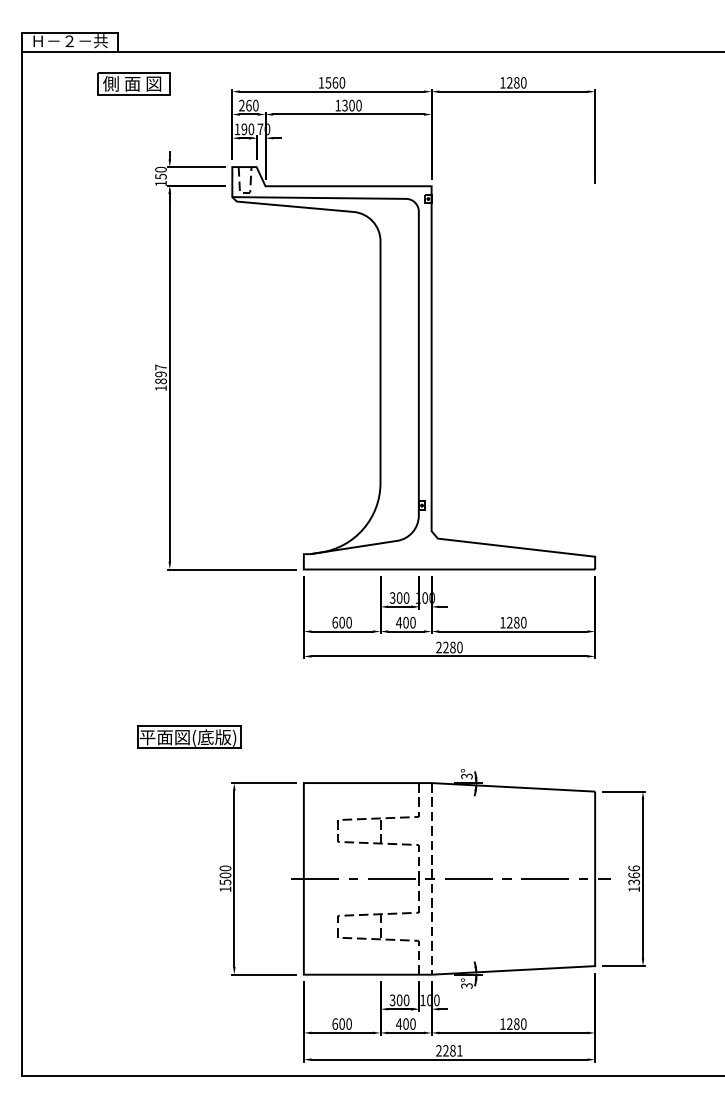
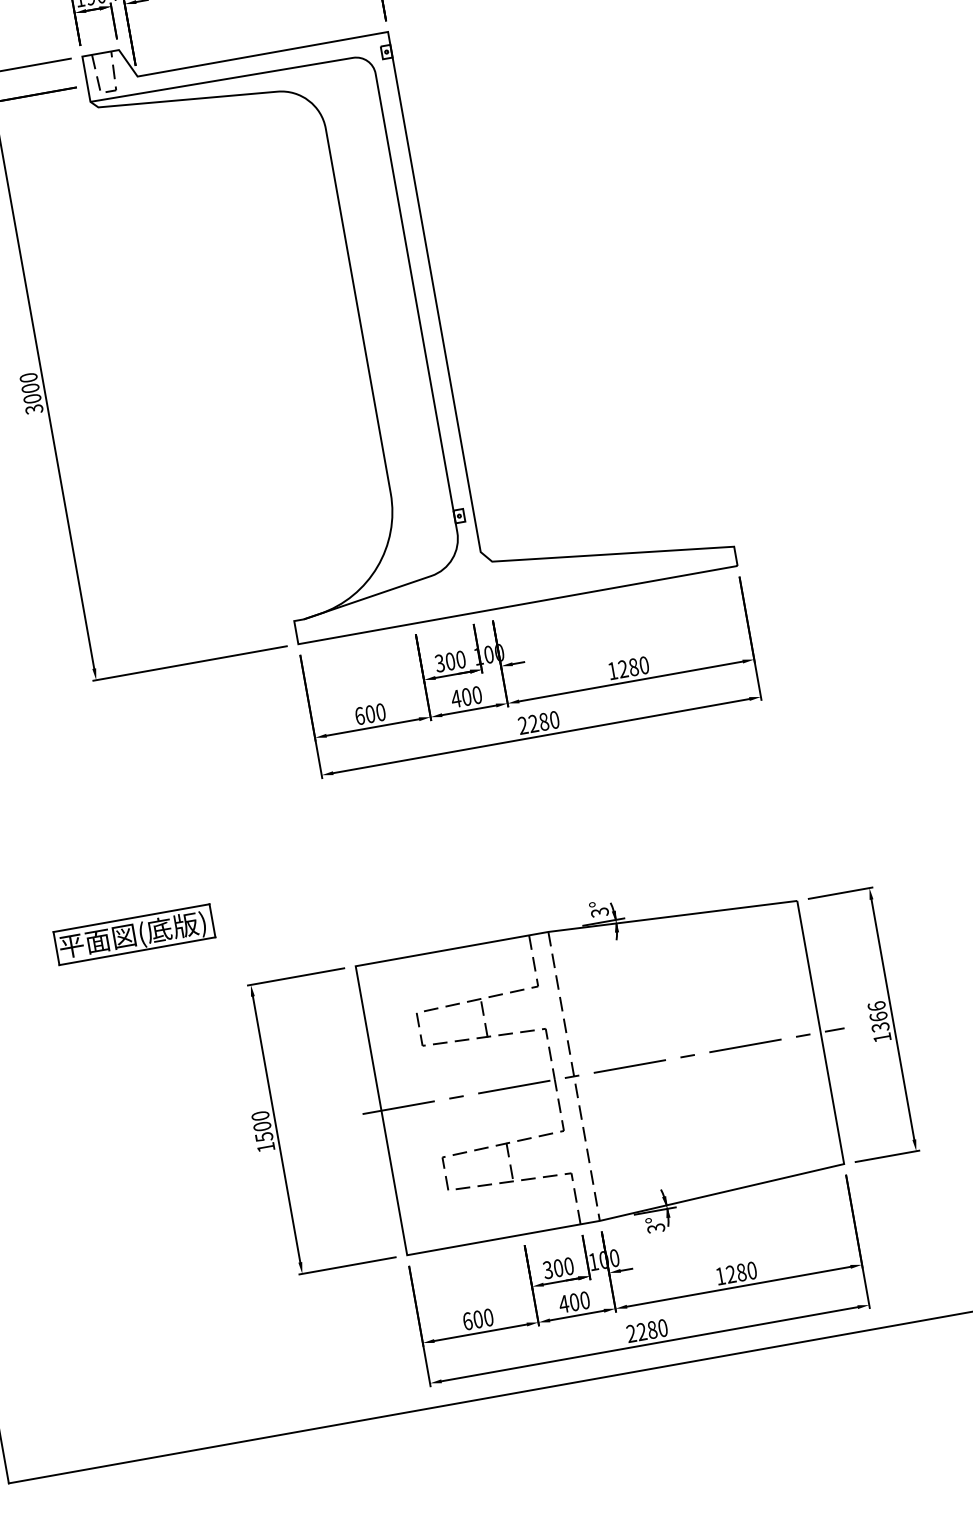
text: (160, 377) -> (30, 393), 1897 -> 3000
part: (189, 736) -> (134, 933), moved
text: (459, 1050) -> (662, 1327), 2281 -> 2280

